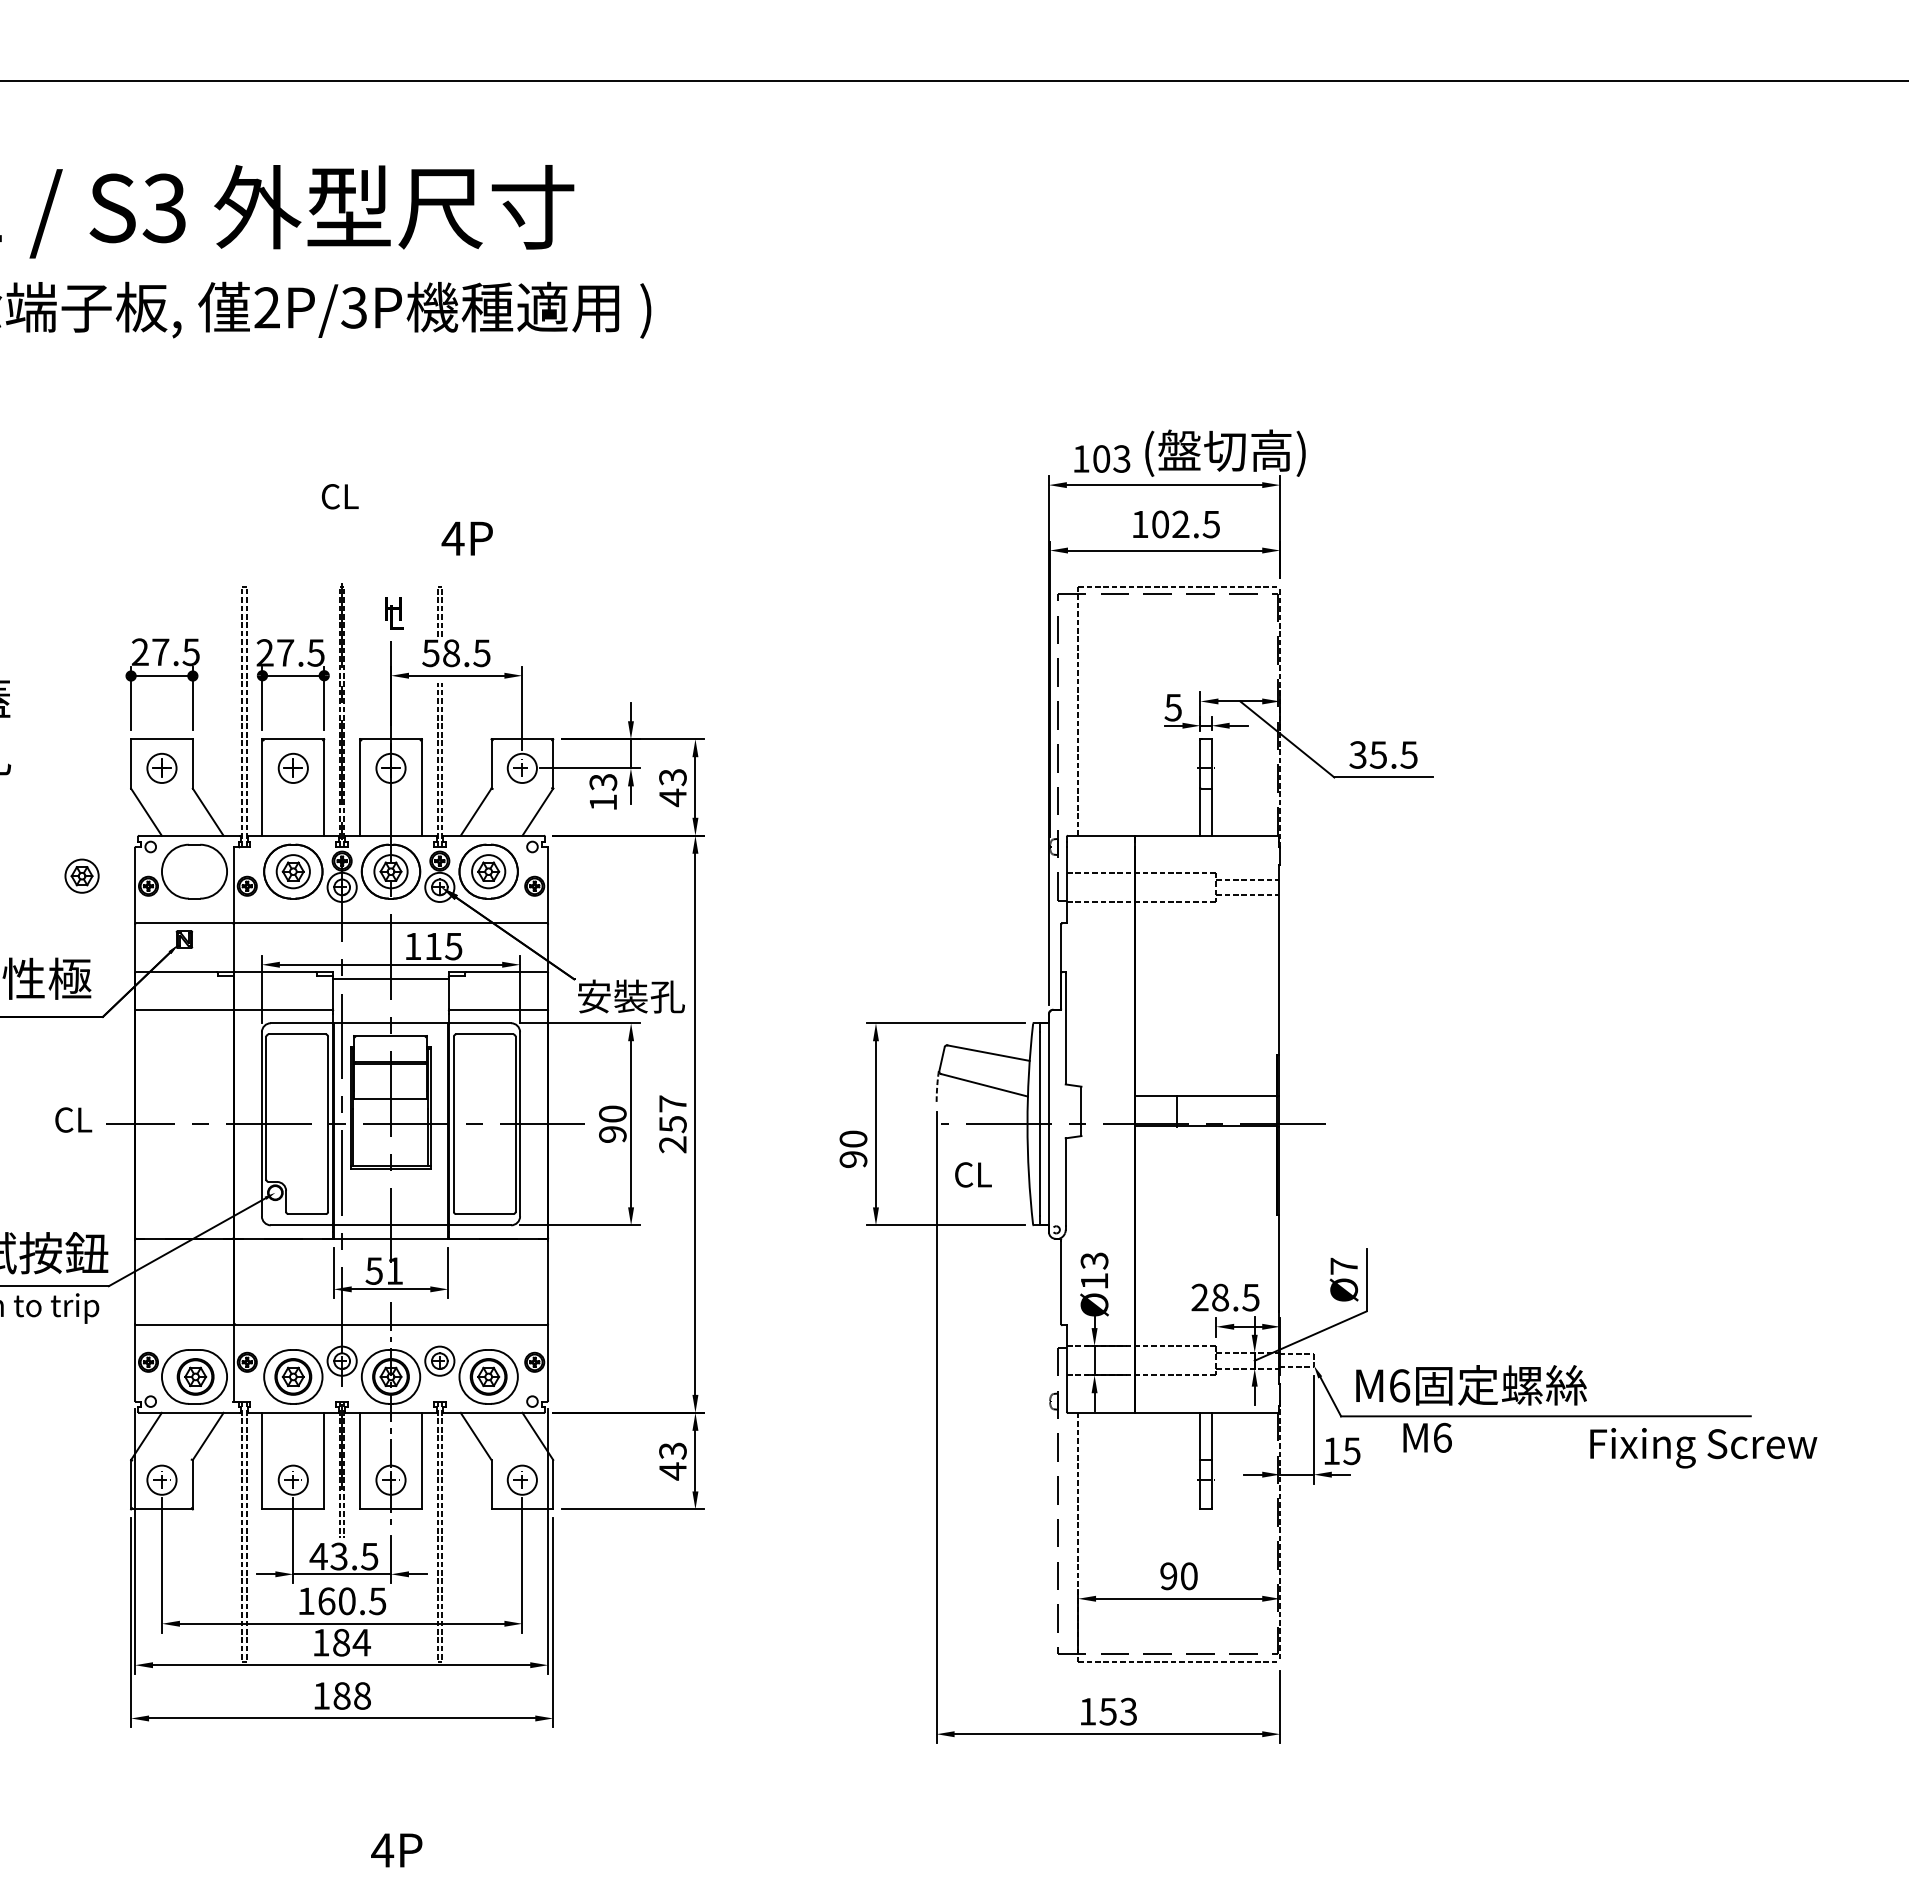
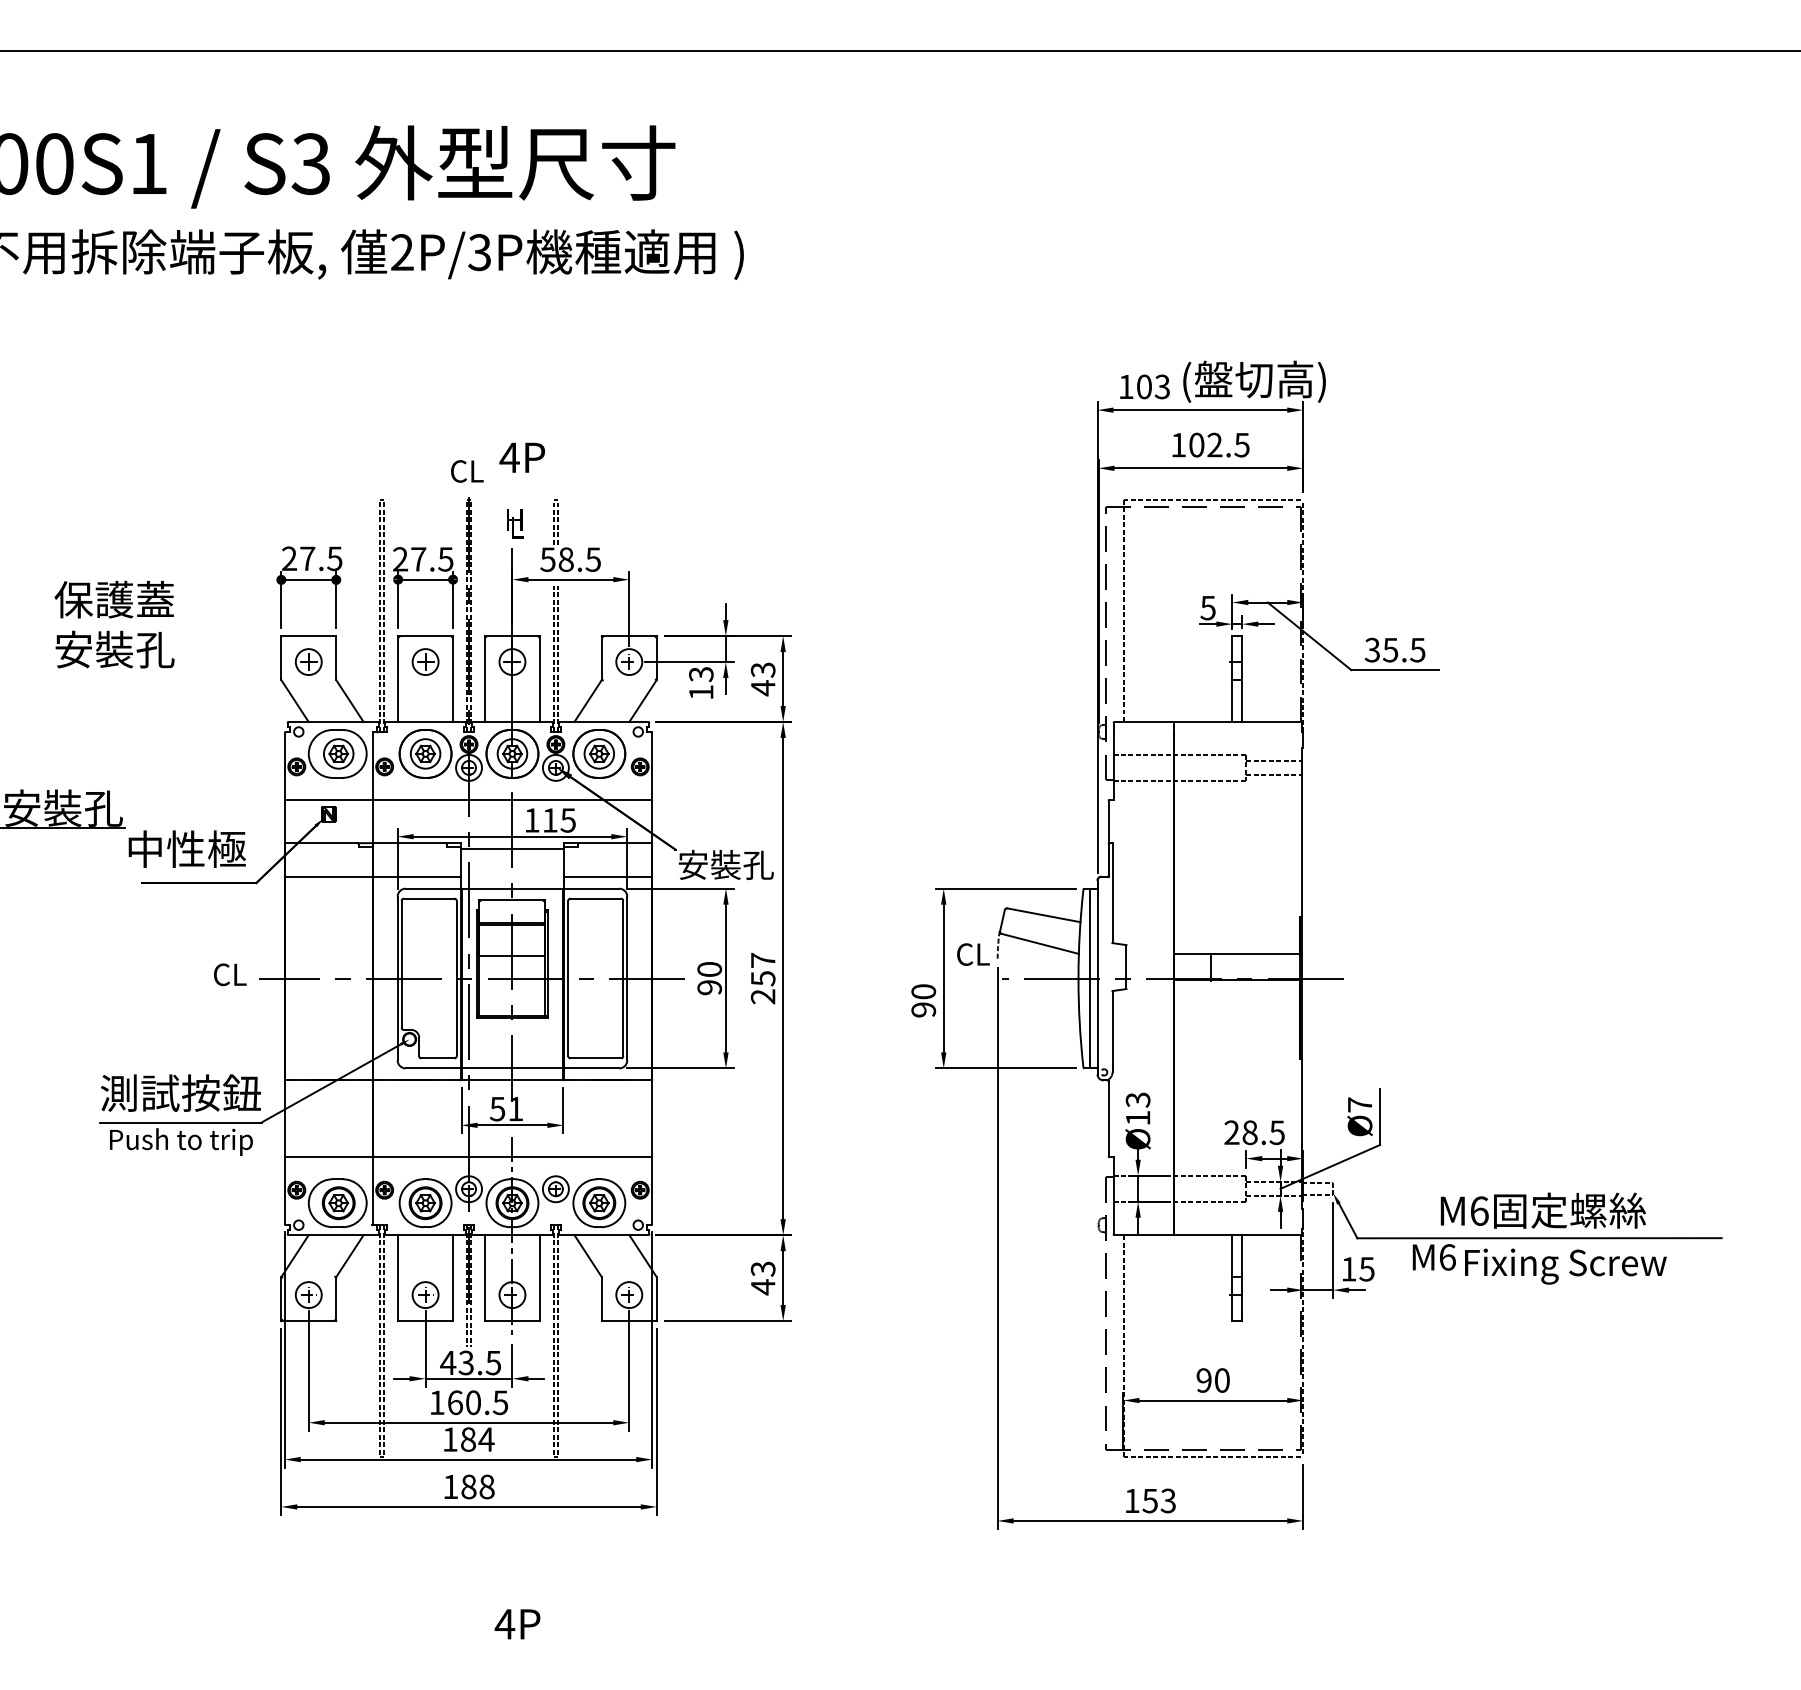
text: (340, 496) -> (467, 471), moved
text: (466, 538) -> (521, 457), moved
part: (81, 875) -> (338, 753), moved
text: (973, 1174) -> (973, 954), moved
text: (1470, 1385) -> (1542, 1210), moved
text: (1703, 1448) -> (1565, 1266), moved

